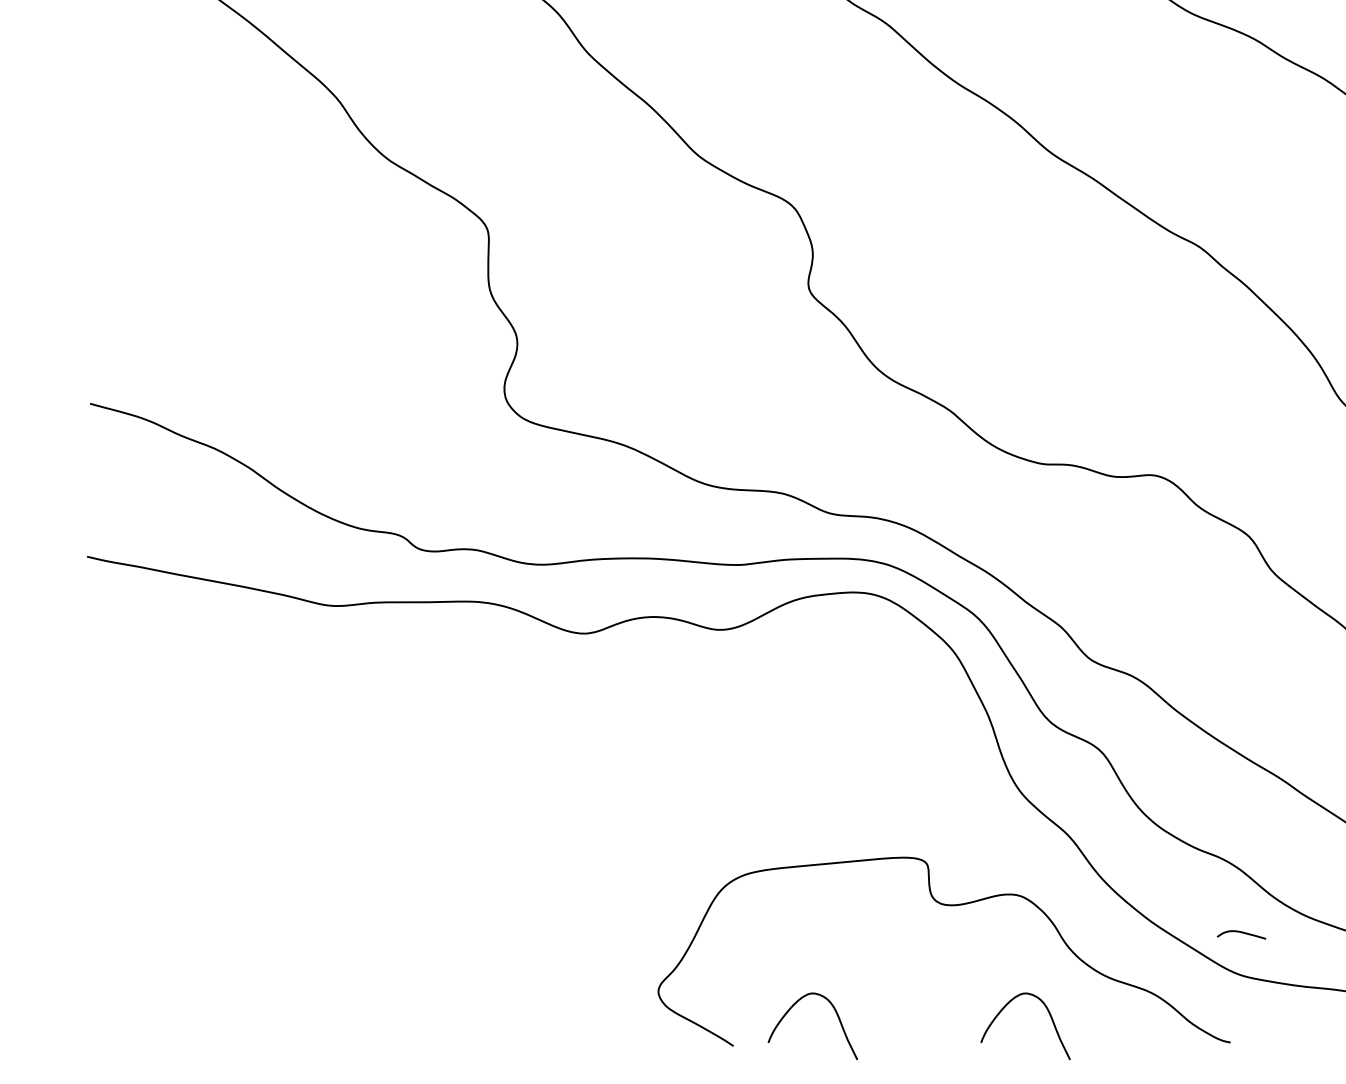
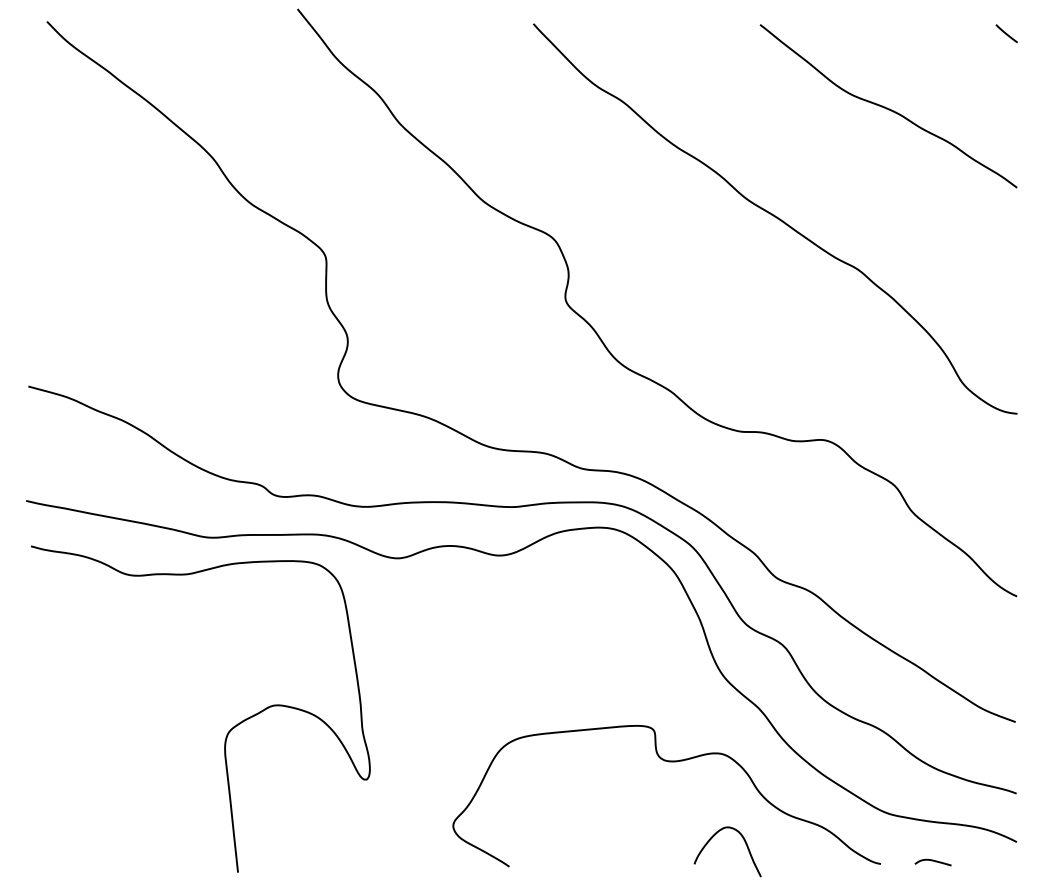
curve: (356, 866) -> (227, 732), added
curve: (1240, 933) -> (932, 861), moved
curve: (835, 1013) -> (585, 842), removed

